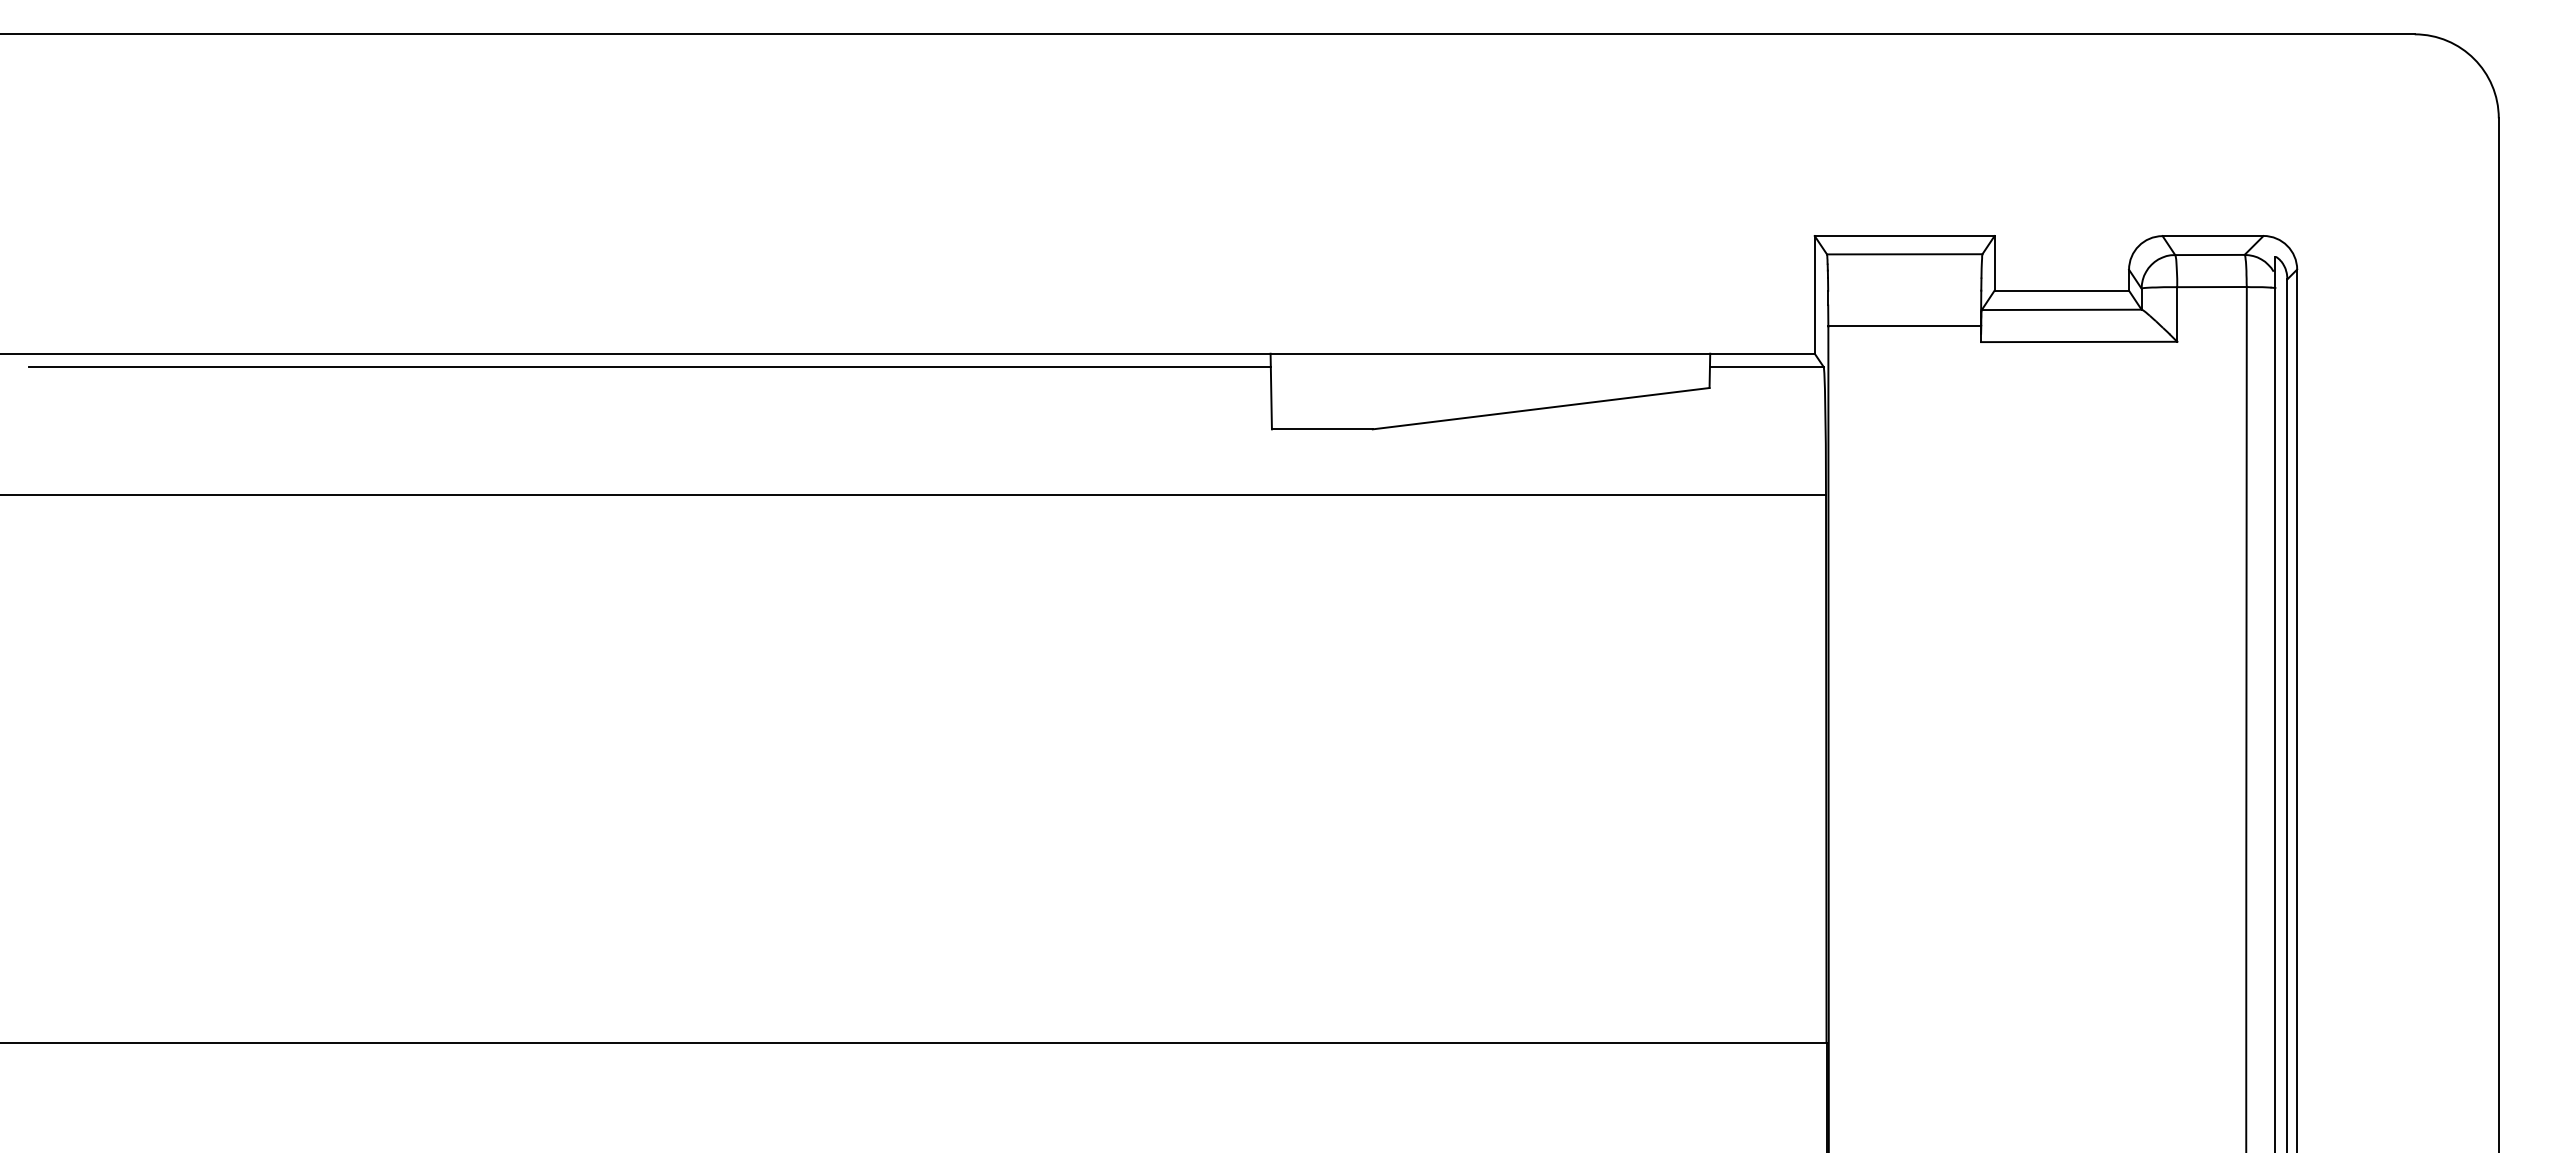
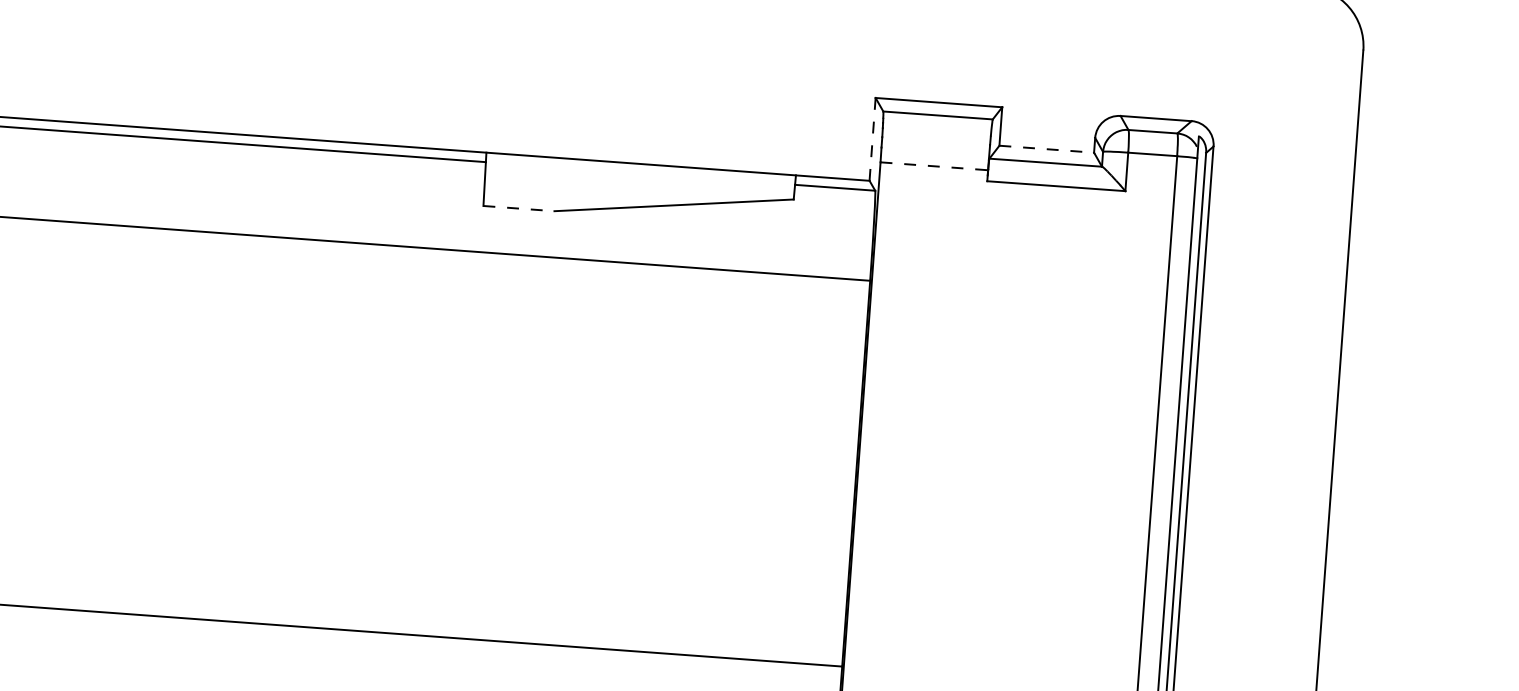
line: (2062, 290) -> (1047, 149), solid -> dashed
line: (1814, 294) -> (872, 139), solid -> dashed
line: (1905, 326) -> (934, 166), solid -> dashed
line: (1322, 429) -> (519, 208), solid -> dashed

